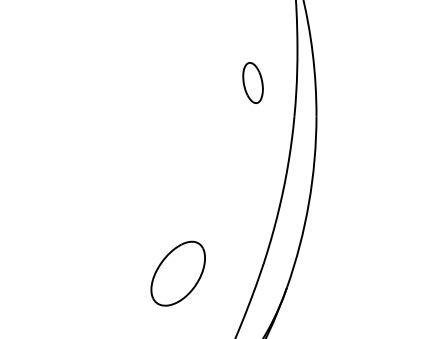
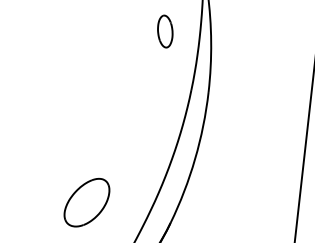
part: (252, 82) -> (164, 31), moved

